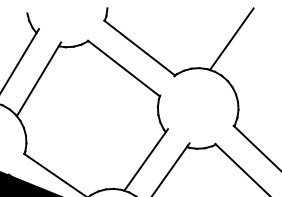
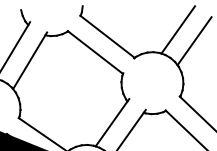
line: (252, 53) -> (194, 40), added

